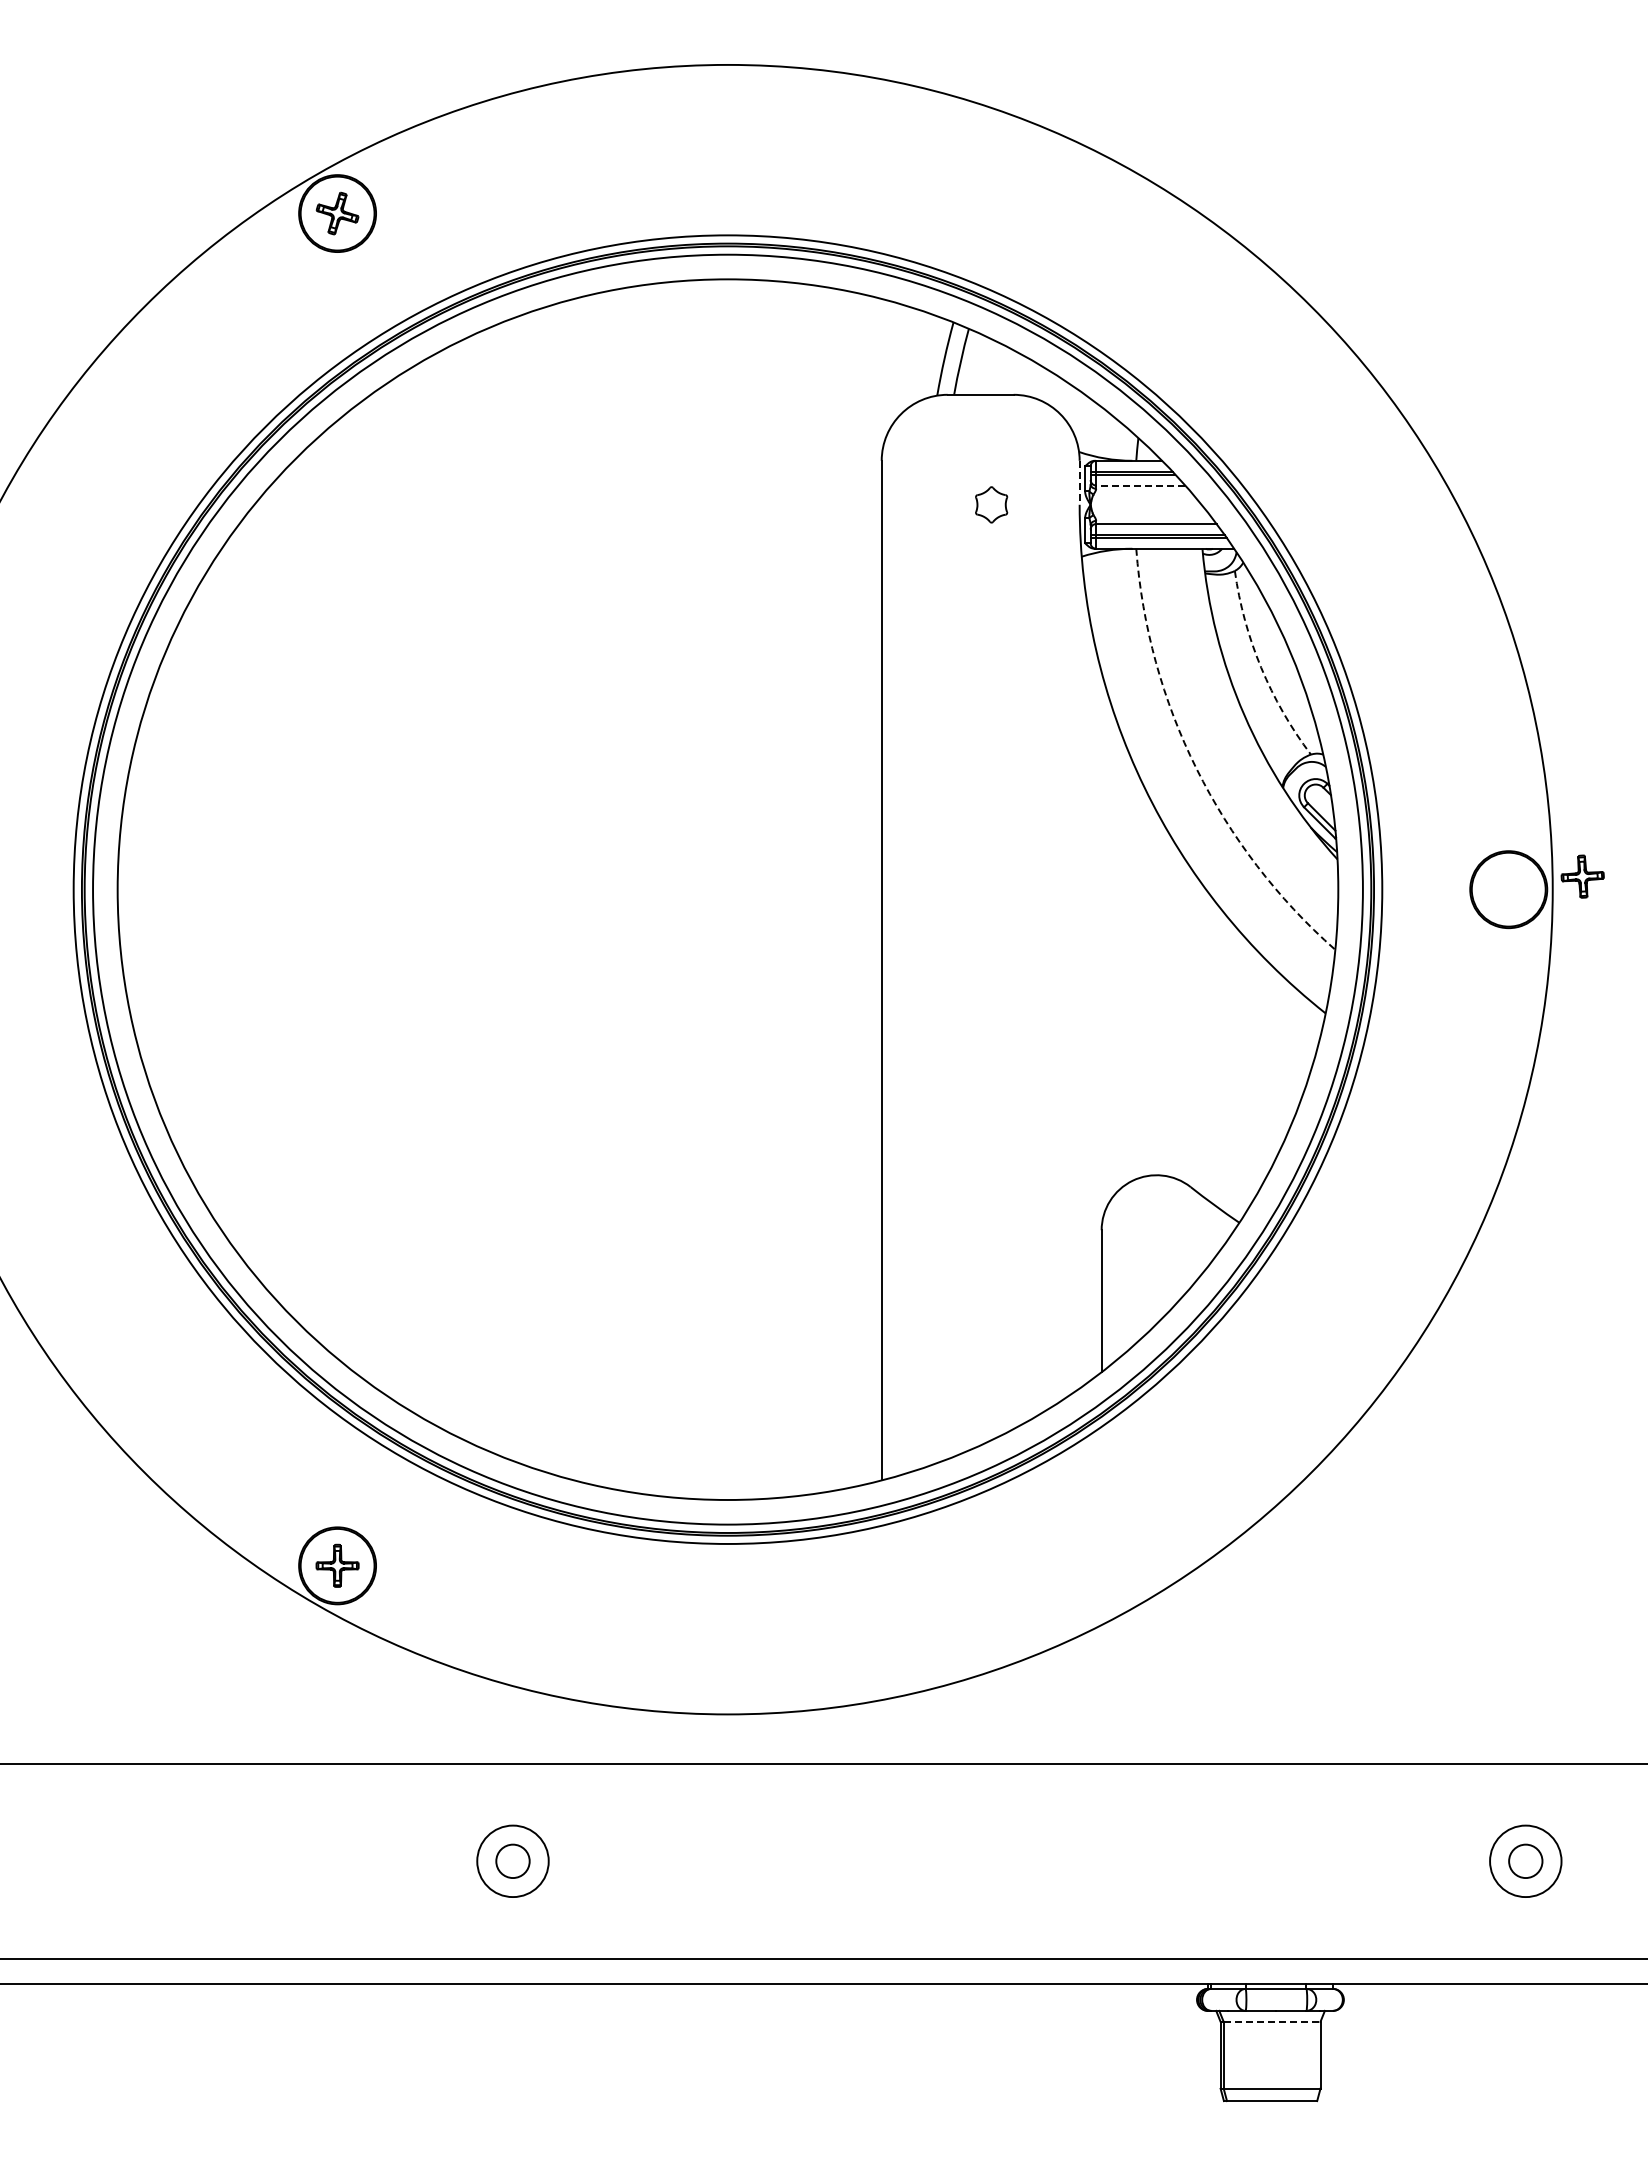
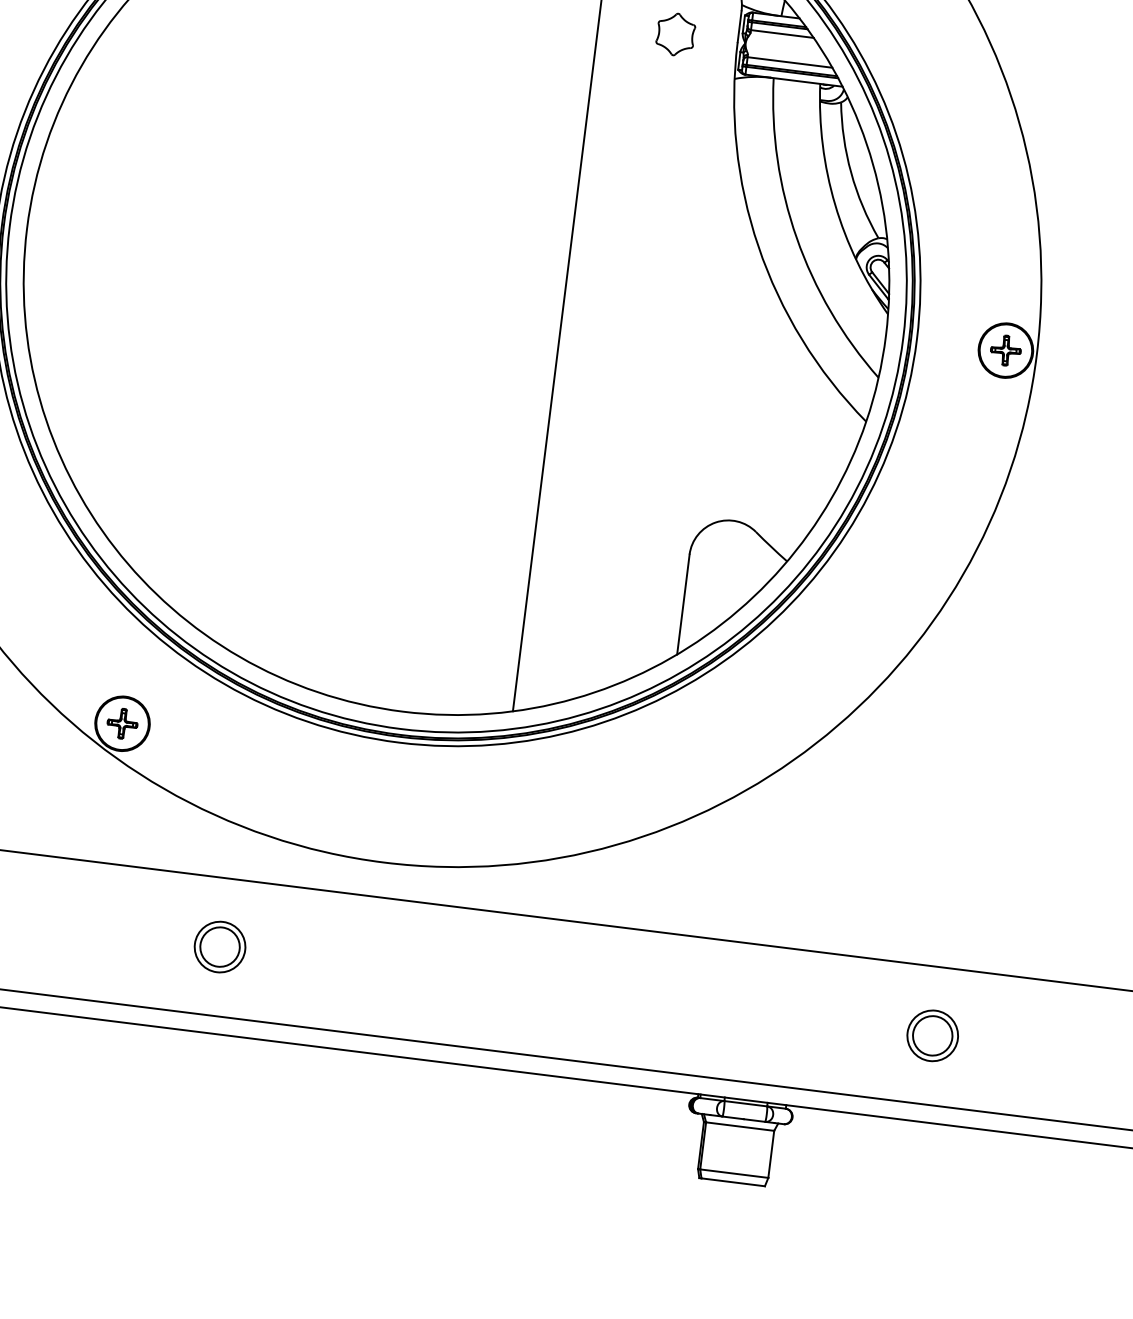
line: (1079, 482) -> (739, 26), dashed -> solid
line: (1140, 485) -> (782, 33), dashed -> solid
part: (991, 504) -> (675, 34), size x1.67
arc: (1261, 667) -> (851, 172), dashed -> solid
arc: (1196, 768) -> (796, 238), dashed -> solid
part: (1582, 876) -> (1005, 350), moved
circle: (512, 1861) -> (219, 947), size x1.67
circle: (1525, 1861) -> (932, 1035), size x1.67
line: (1272, 2021) -> (740, 1126), dashed -> solid

